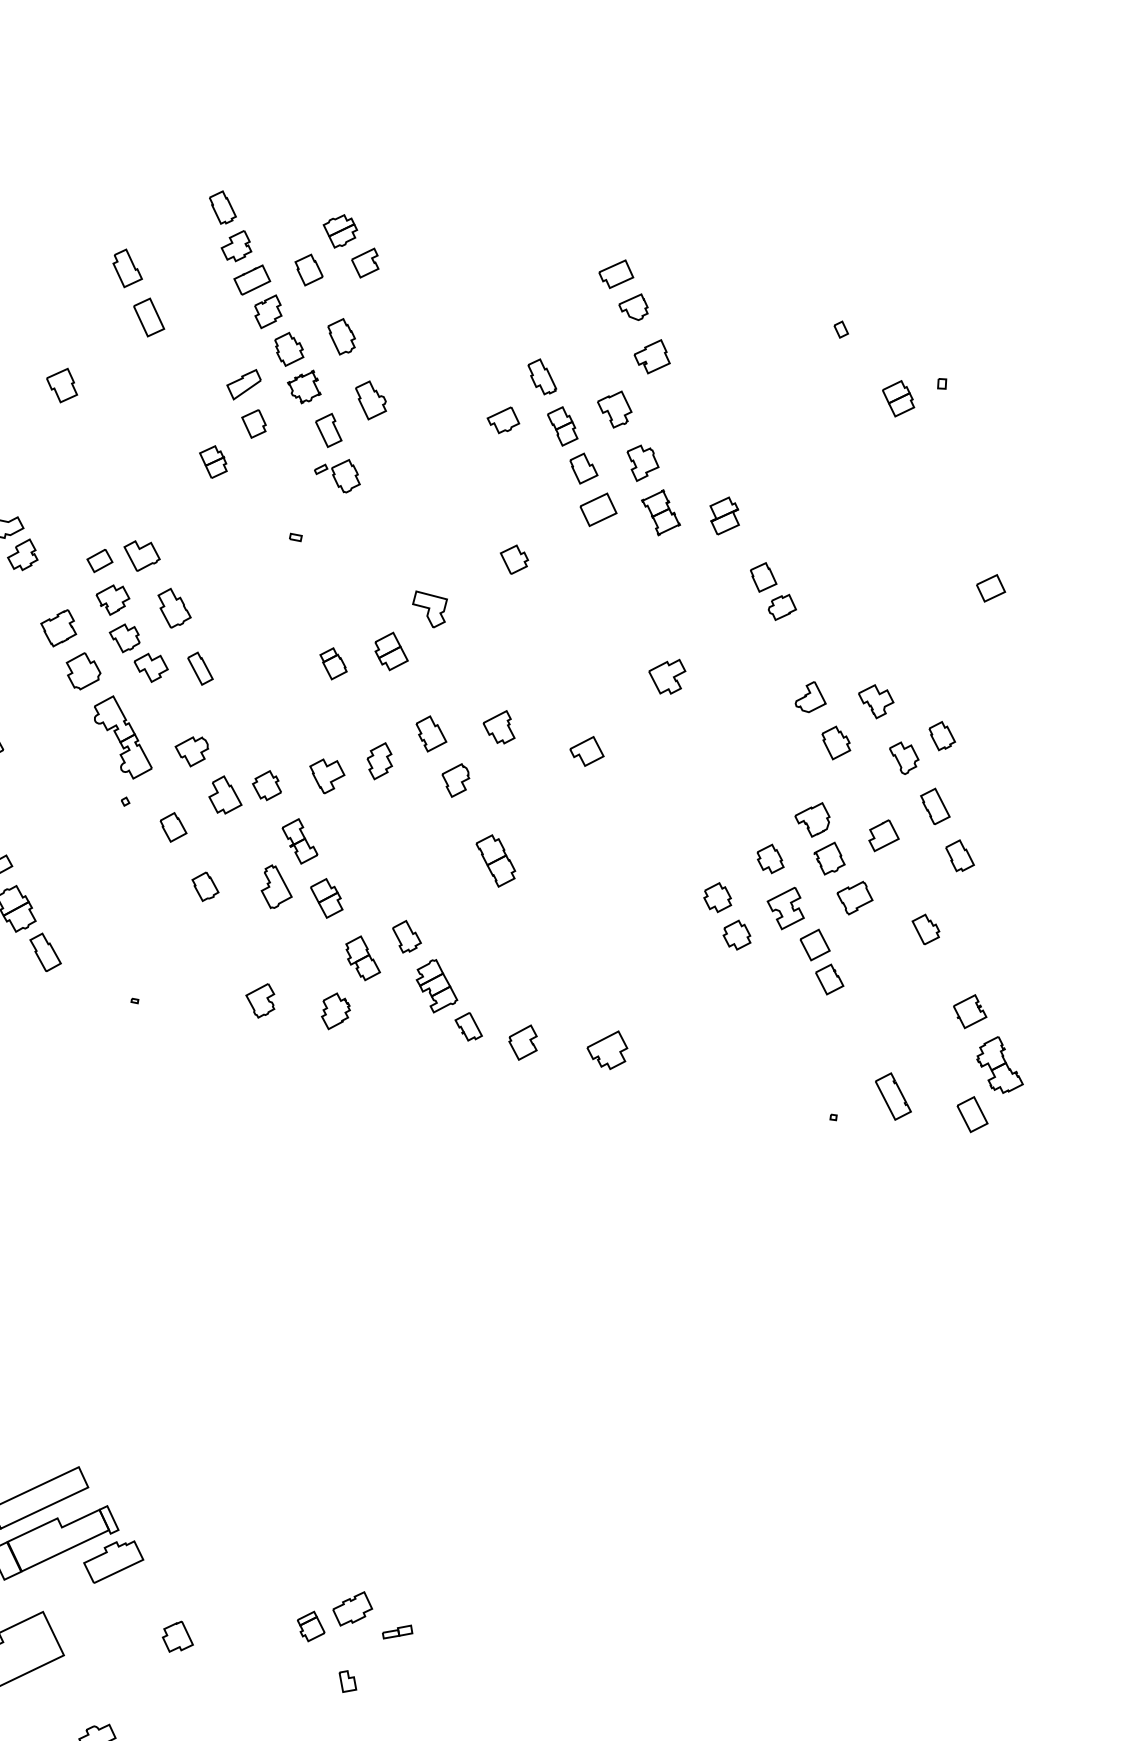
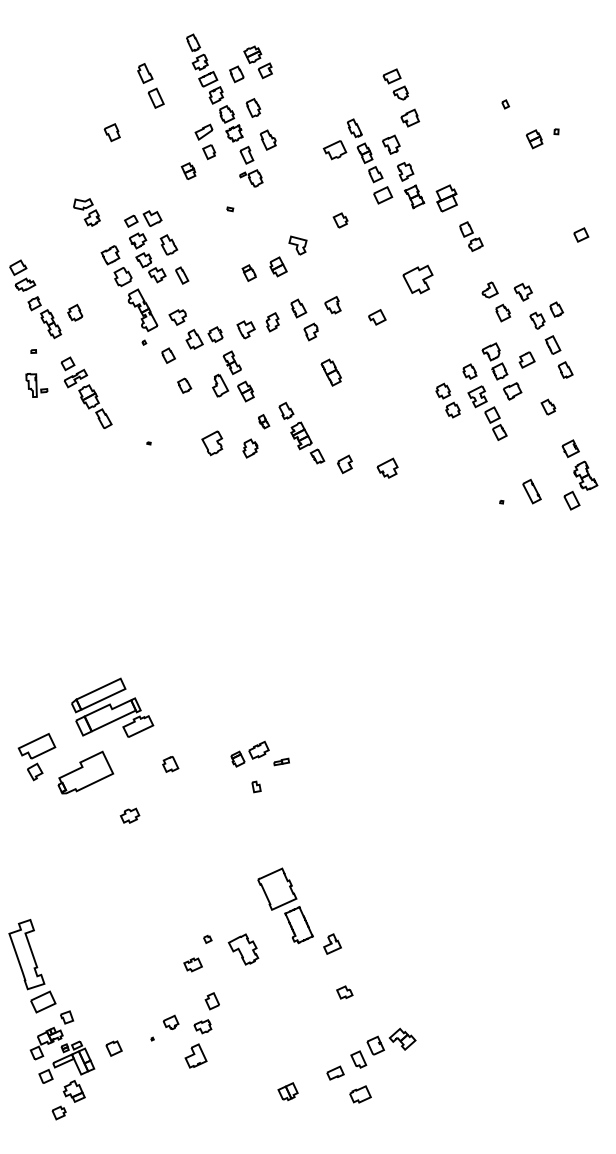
part: (502, 420) -> (334, 150), size x1.4
part: (724, 515) -> (446, 198), size x1.4
part: (666, 676) -> (417, 279), size x1.6
part: (361, 957) -> (263, 421), size x0.6
part: (260, 1001) -> (212, 443), size x1.4

